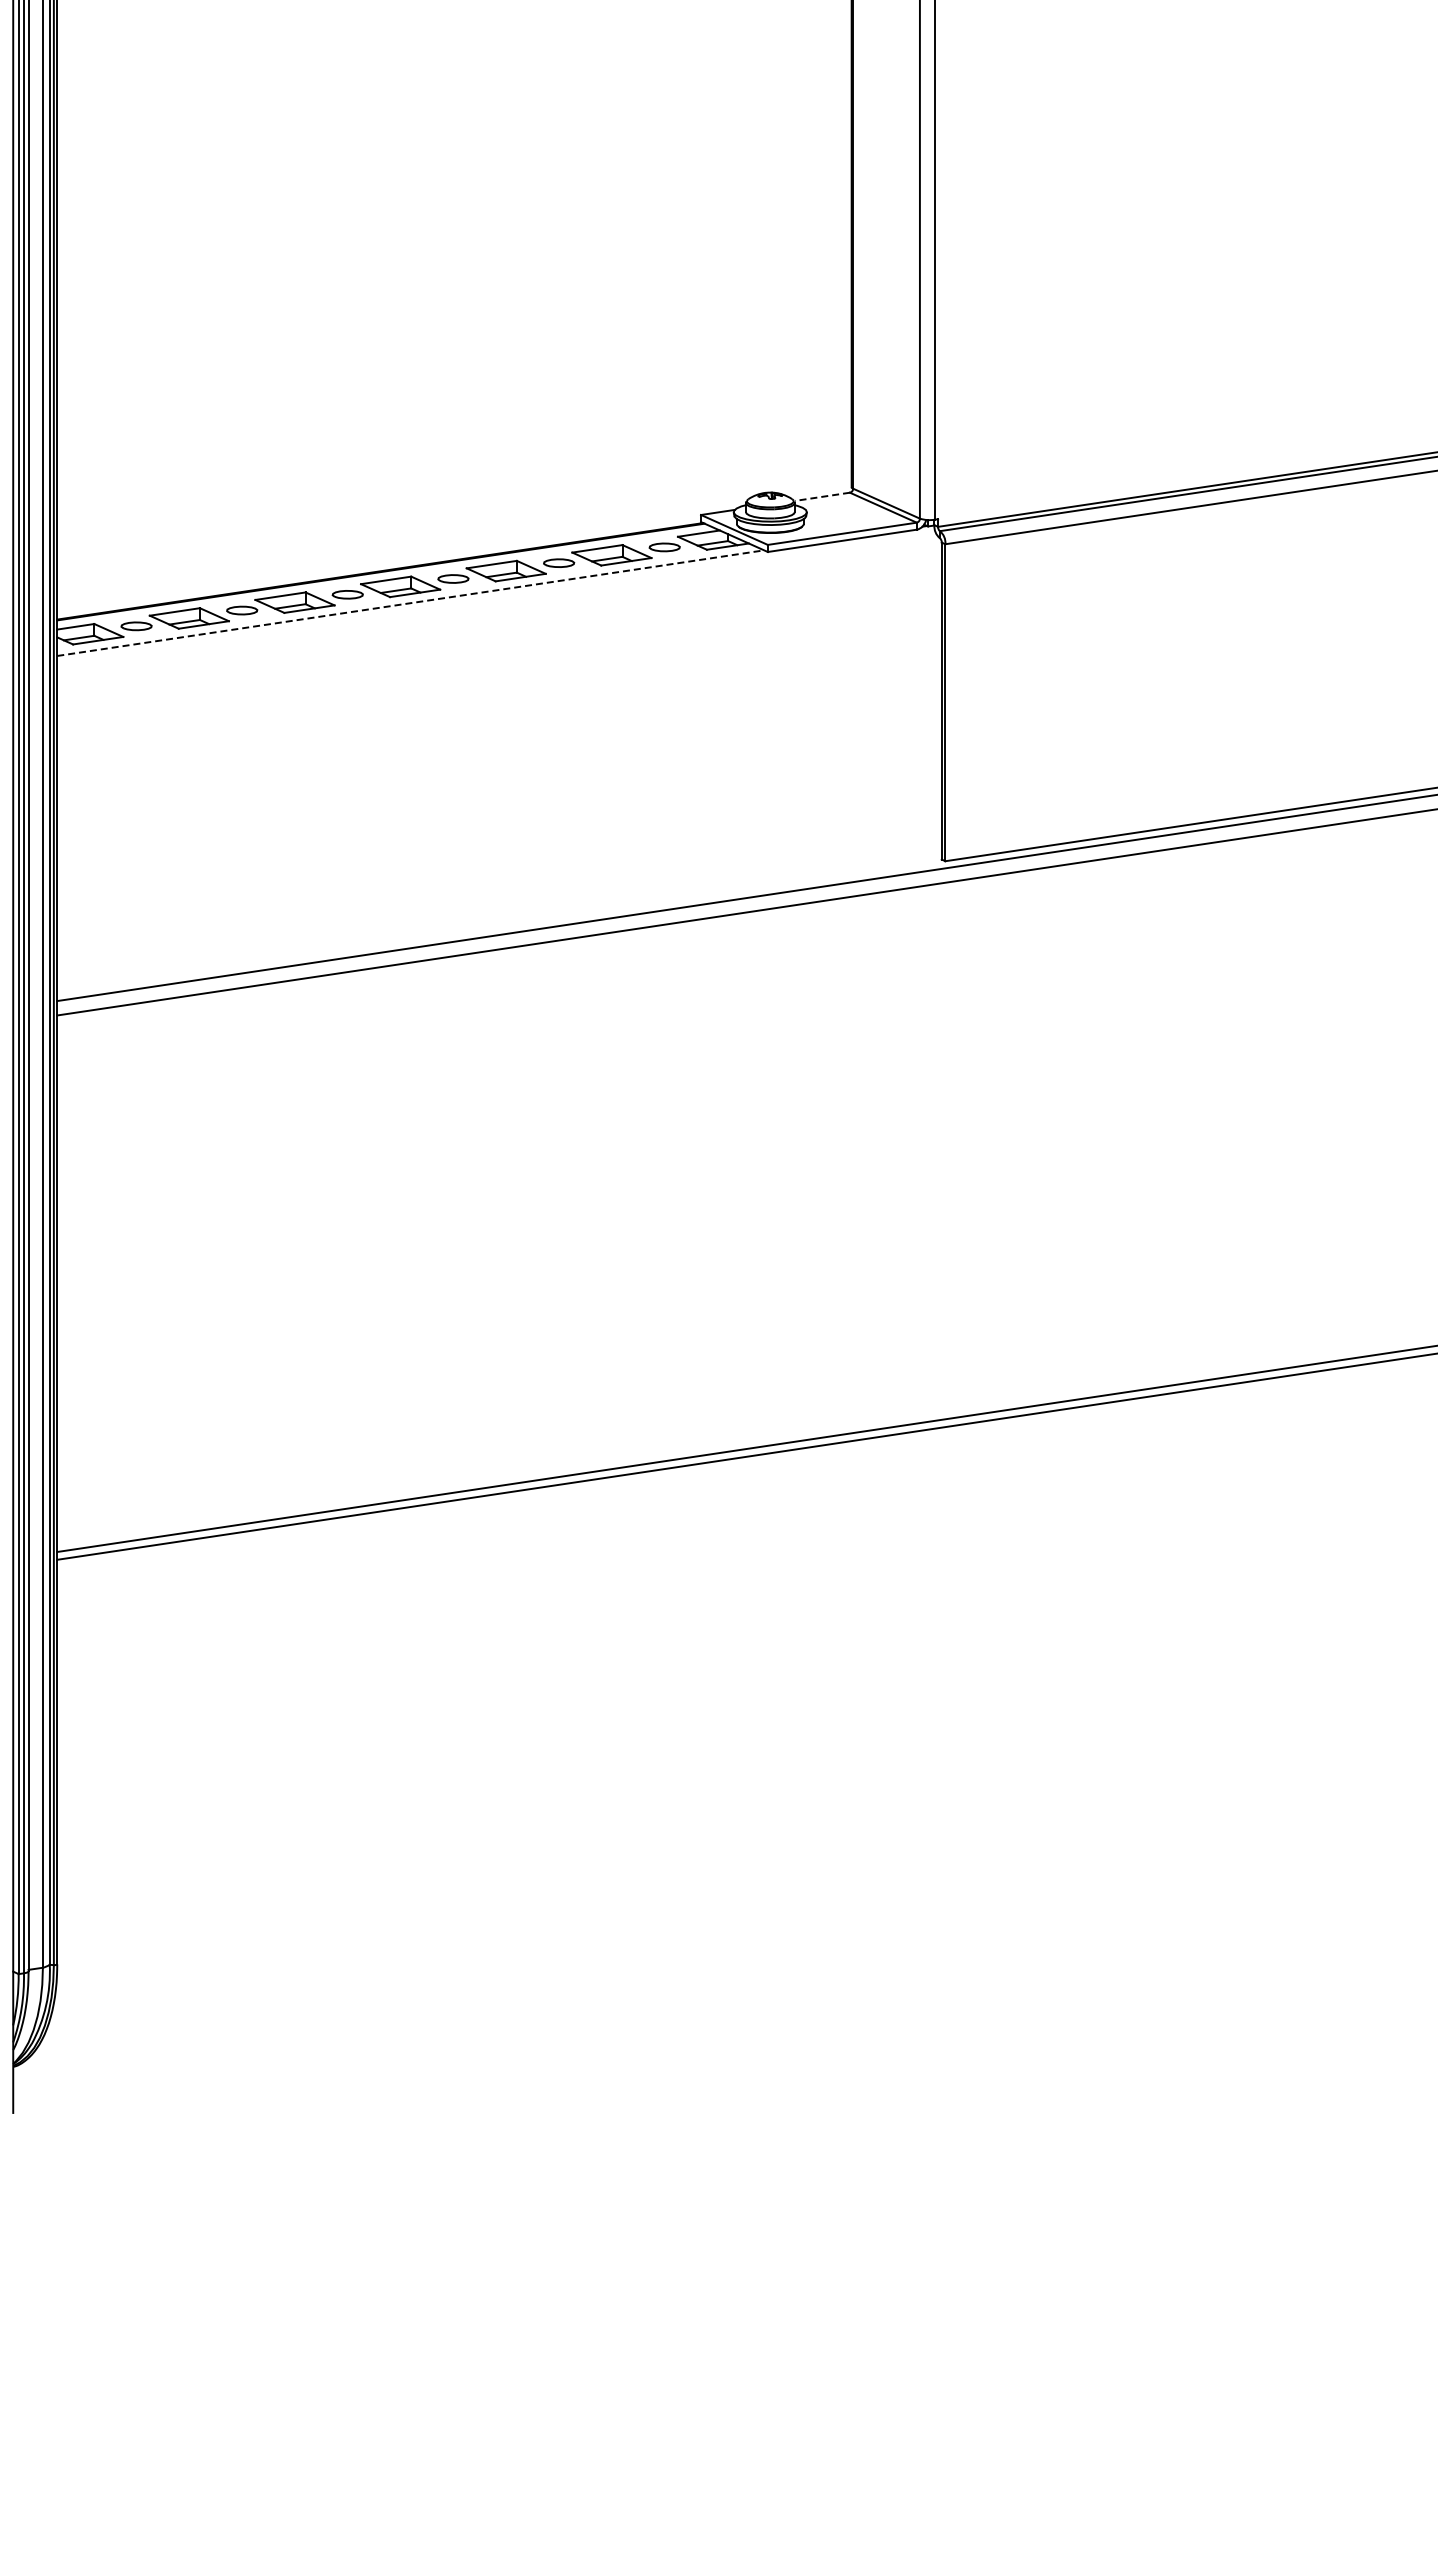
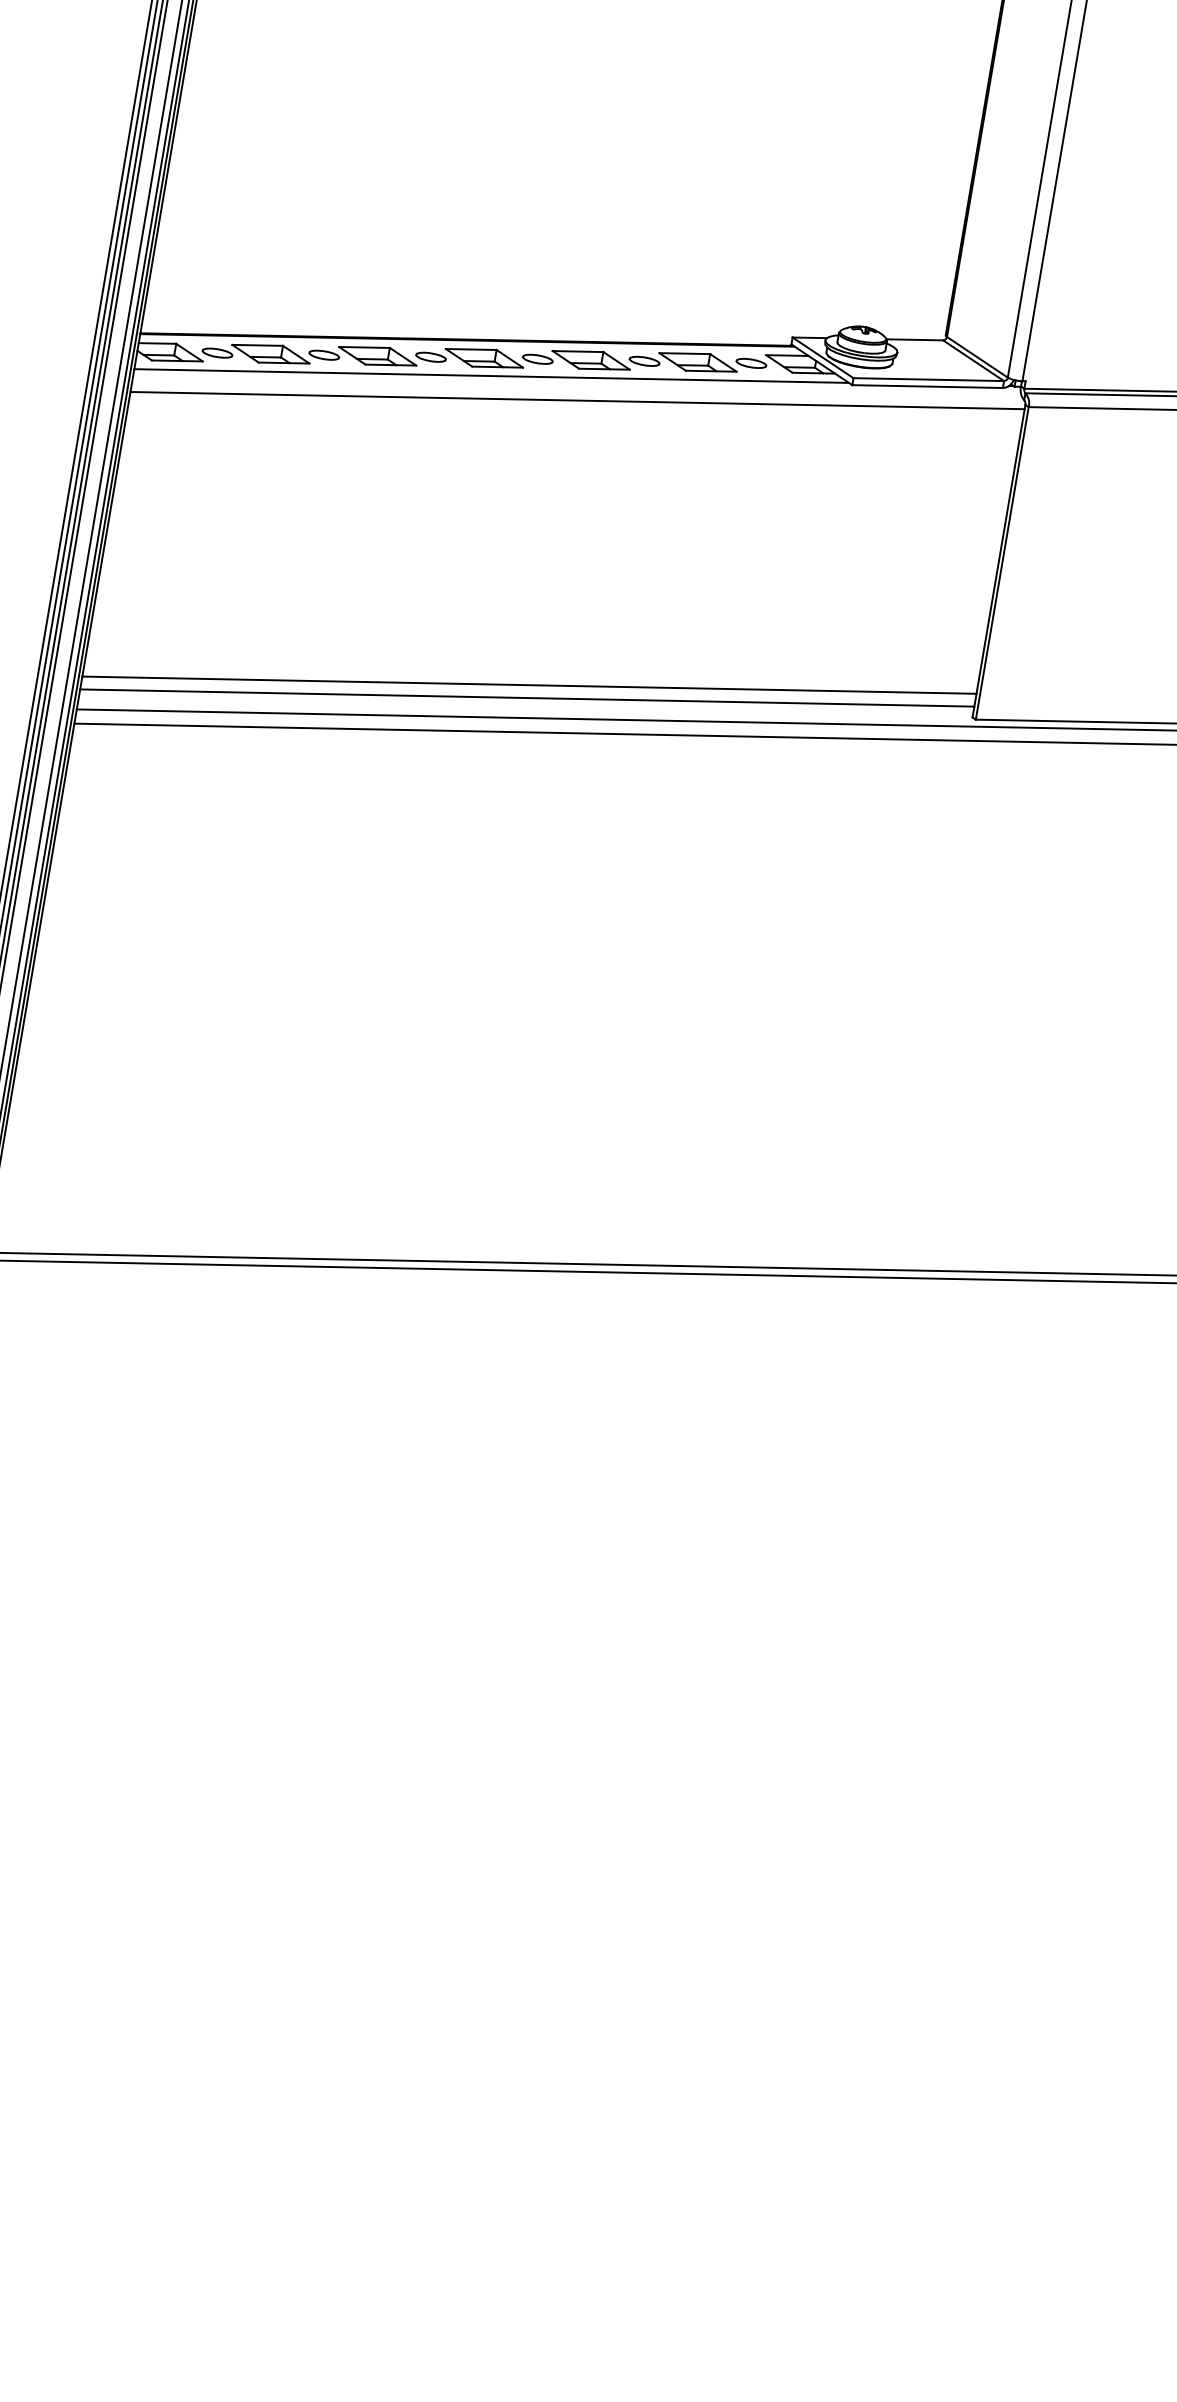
line: (822, 496) -> (915, 339), dashed -> solid
line: (411, 603) -> (492, 376), dashed -> solid
line: (499, 612) -> (577, 400), added
line: (499, 901) -> (529, 685), added
line: (499, 914) -> (527, 697), added

